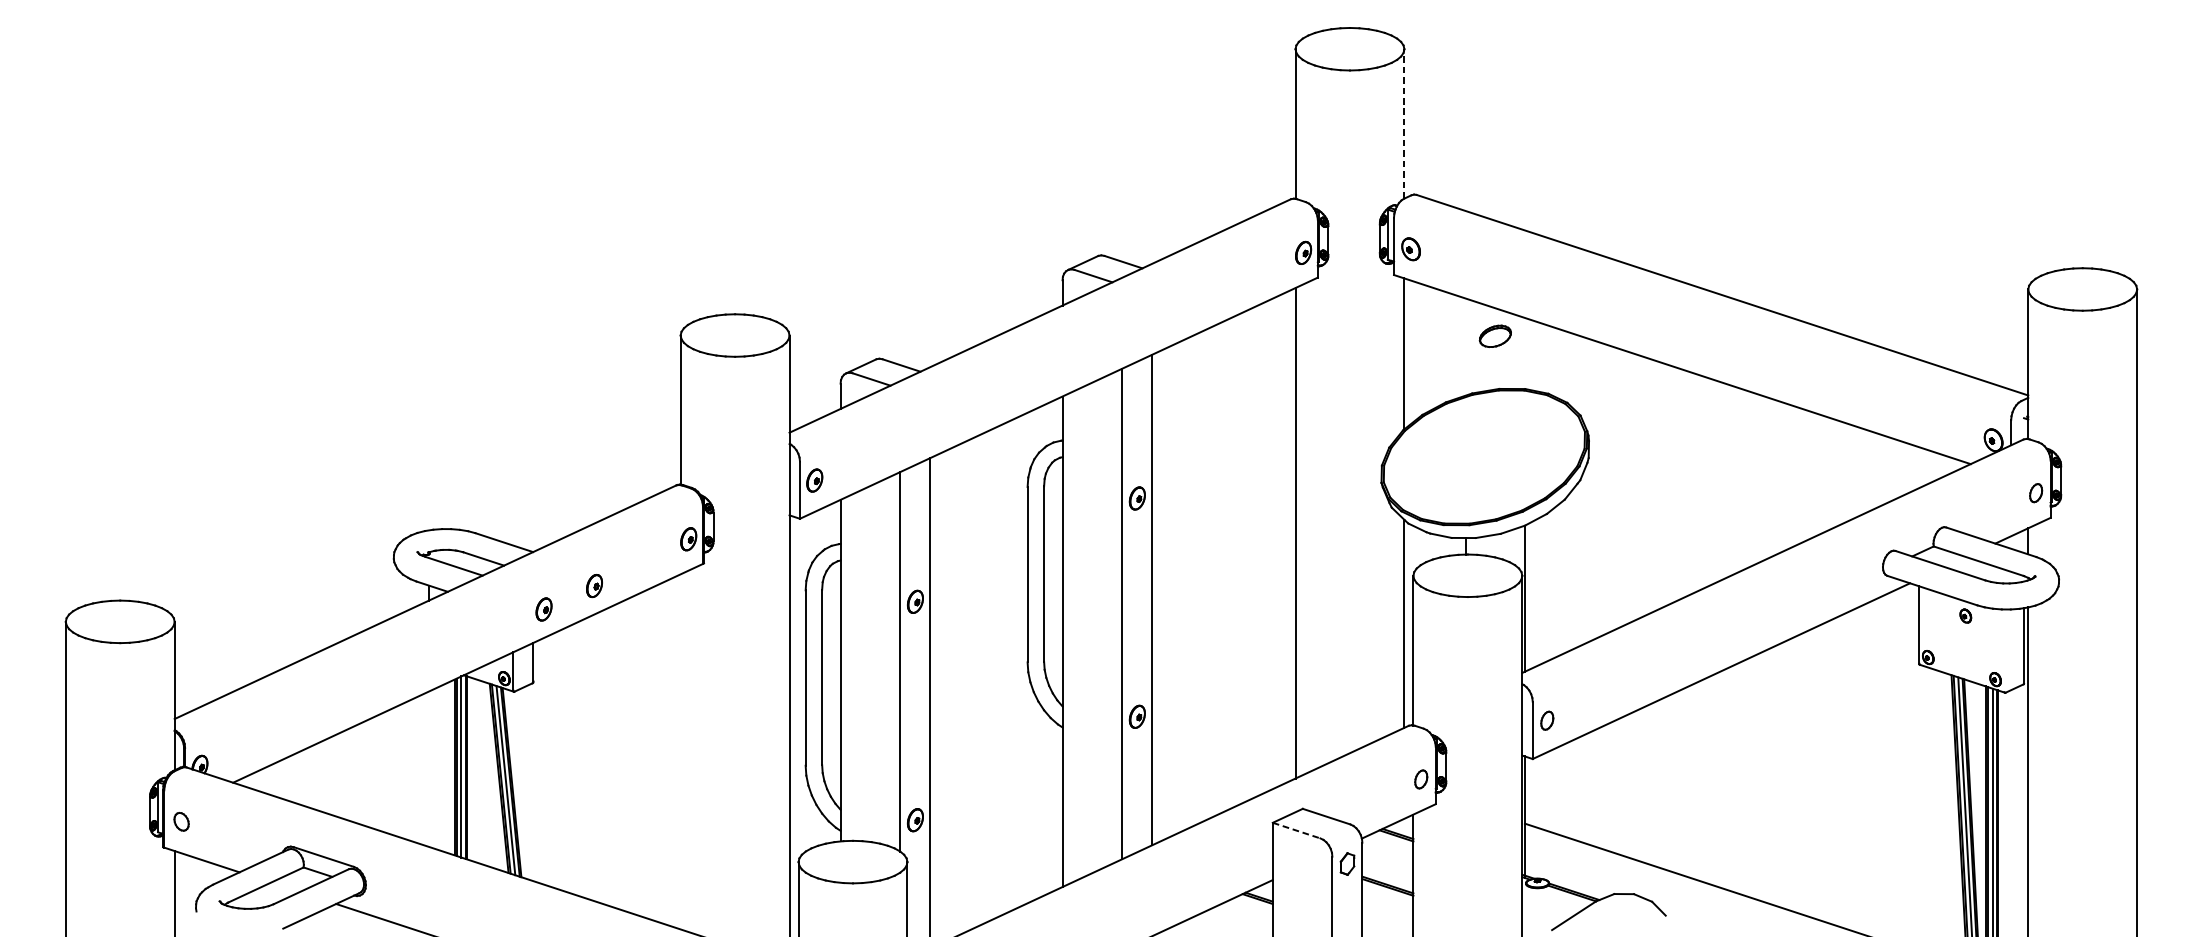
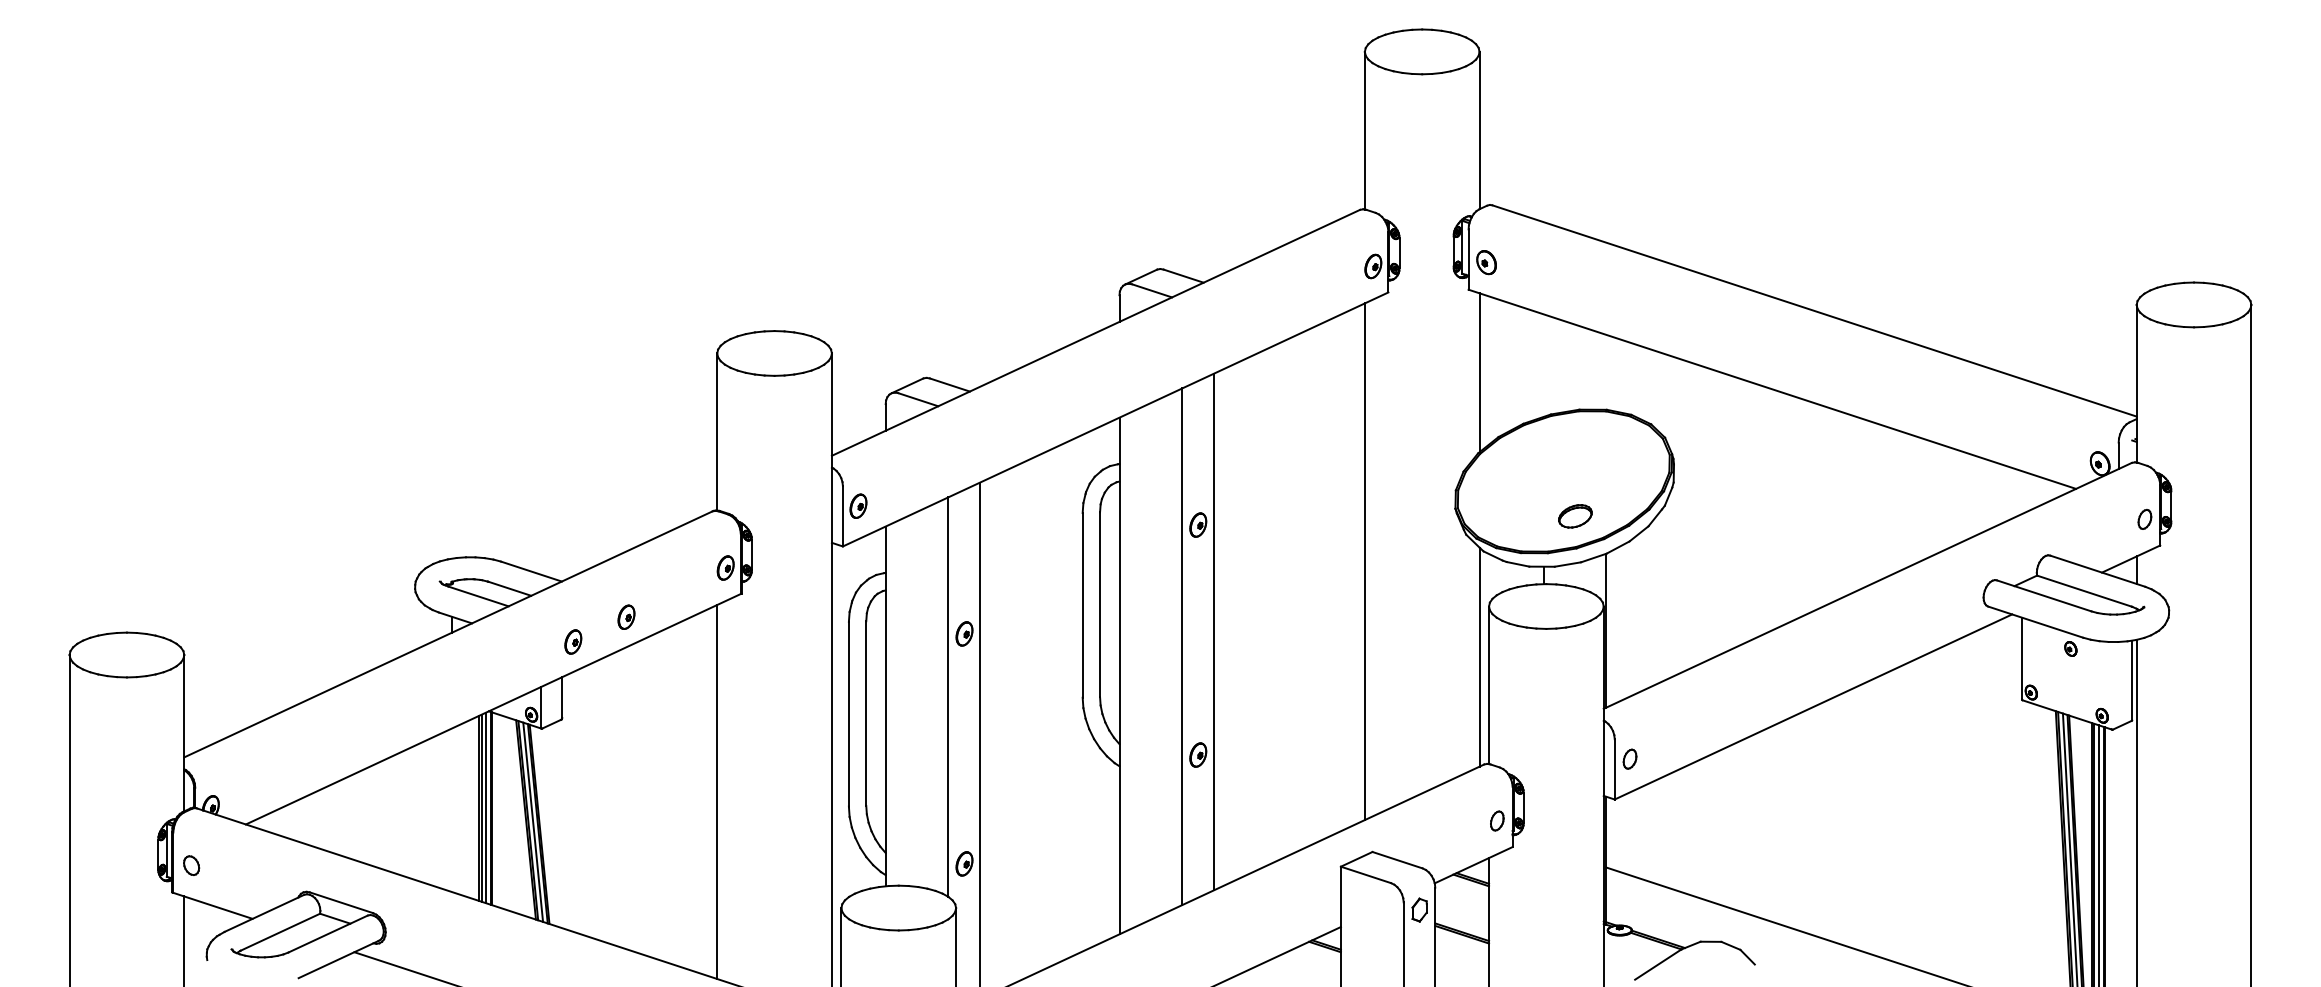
line: (1404, 123) -> (1479, 130), dashed -> solid
part: (1495, 336) -> (1575, 516), moved
line: (680, 751) -> (717, 791), added
line: (1297, 831) -> (1366, 875), dashed -> solid

